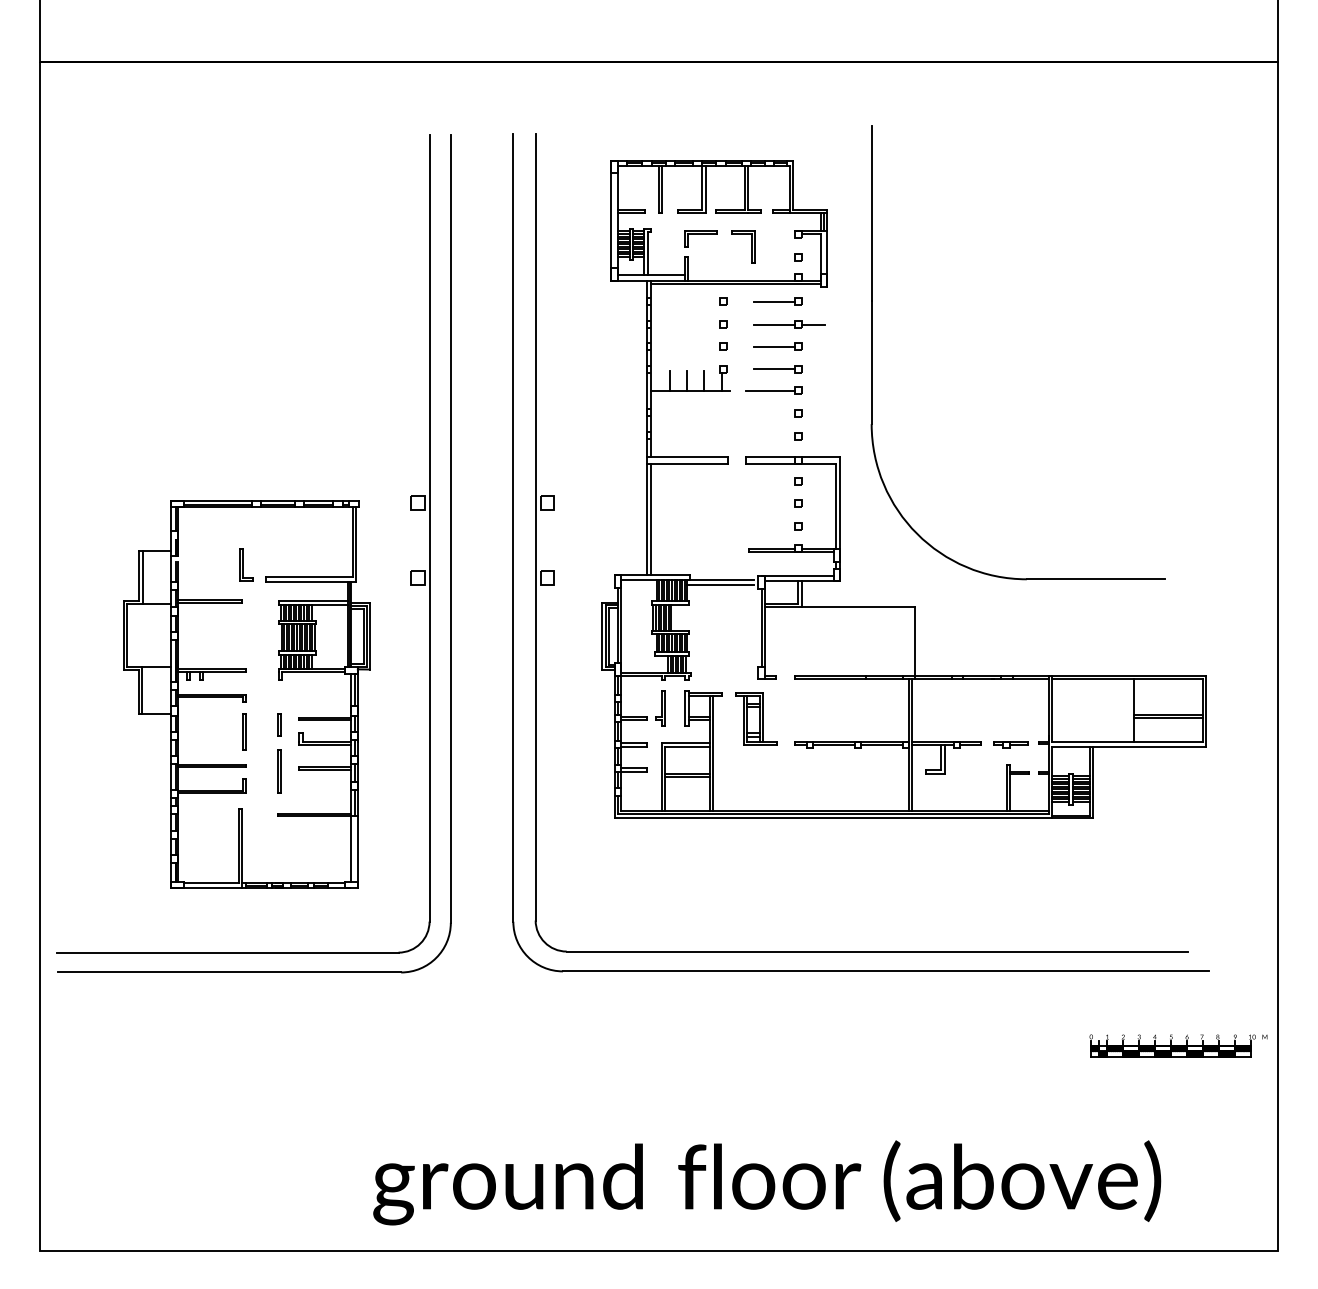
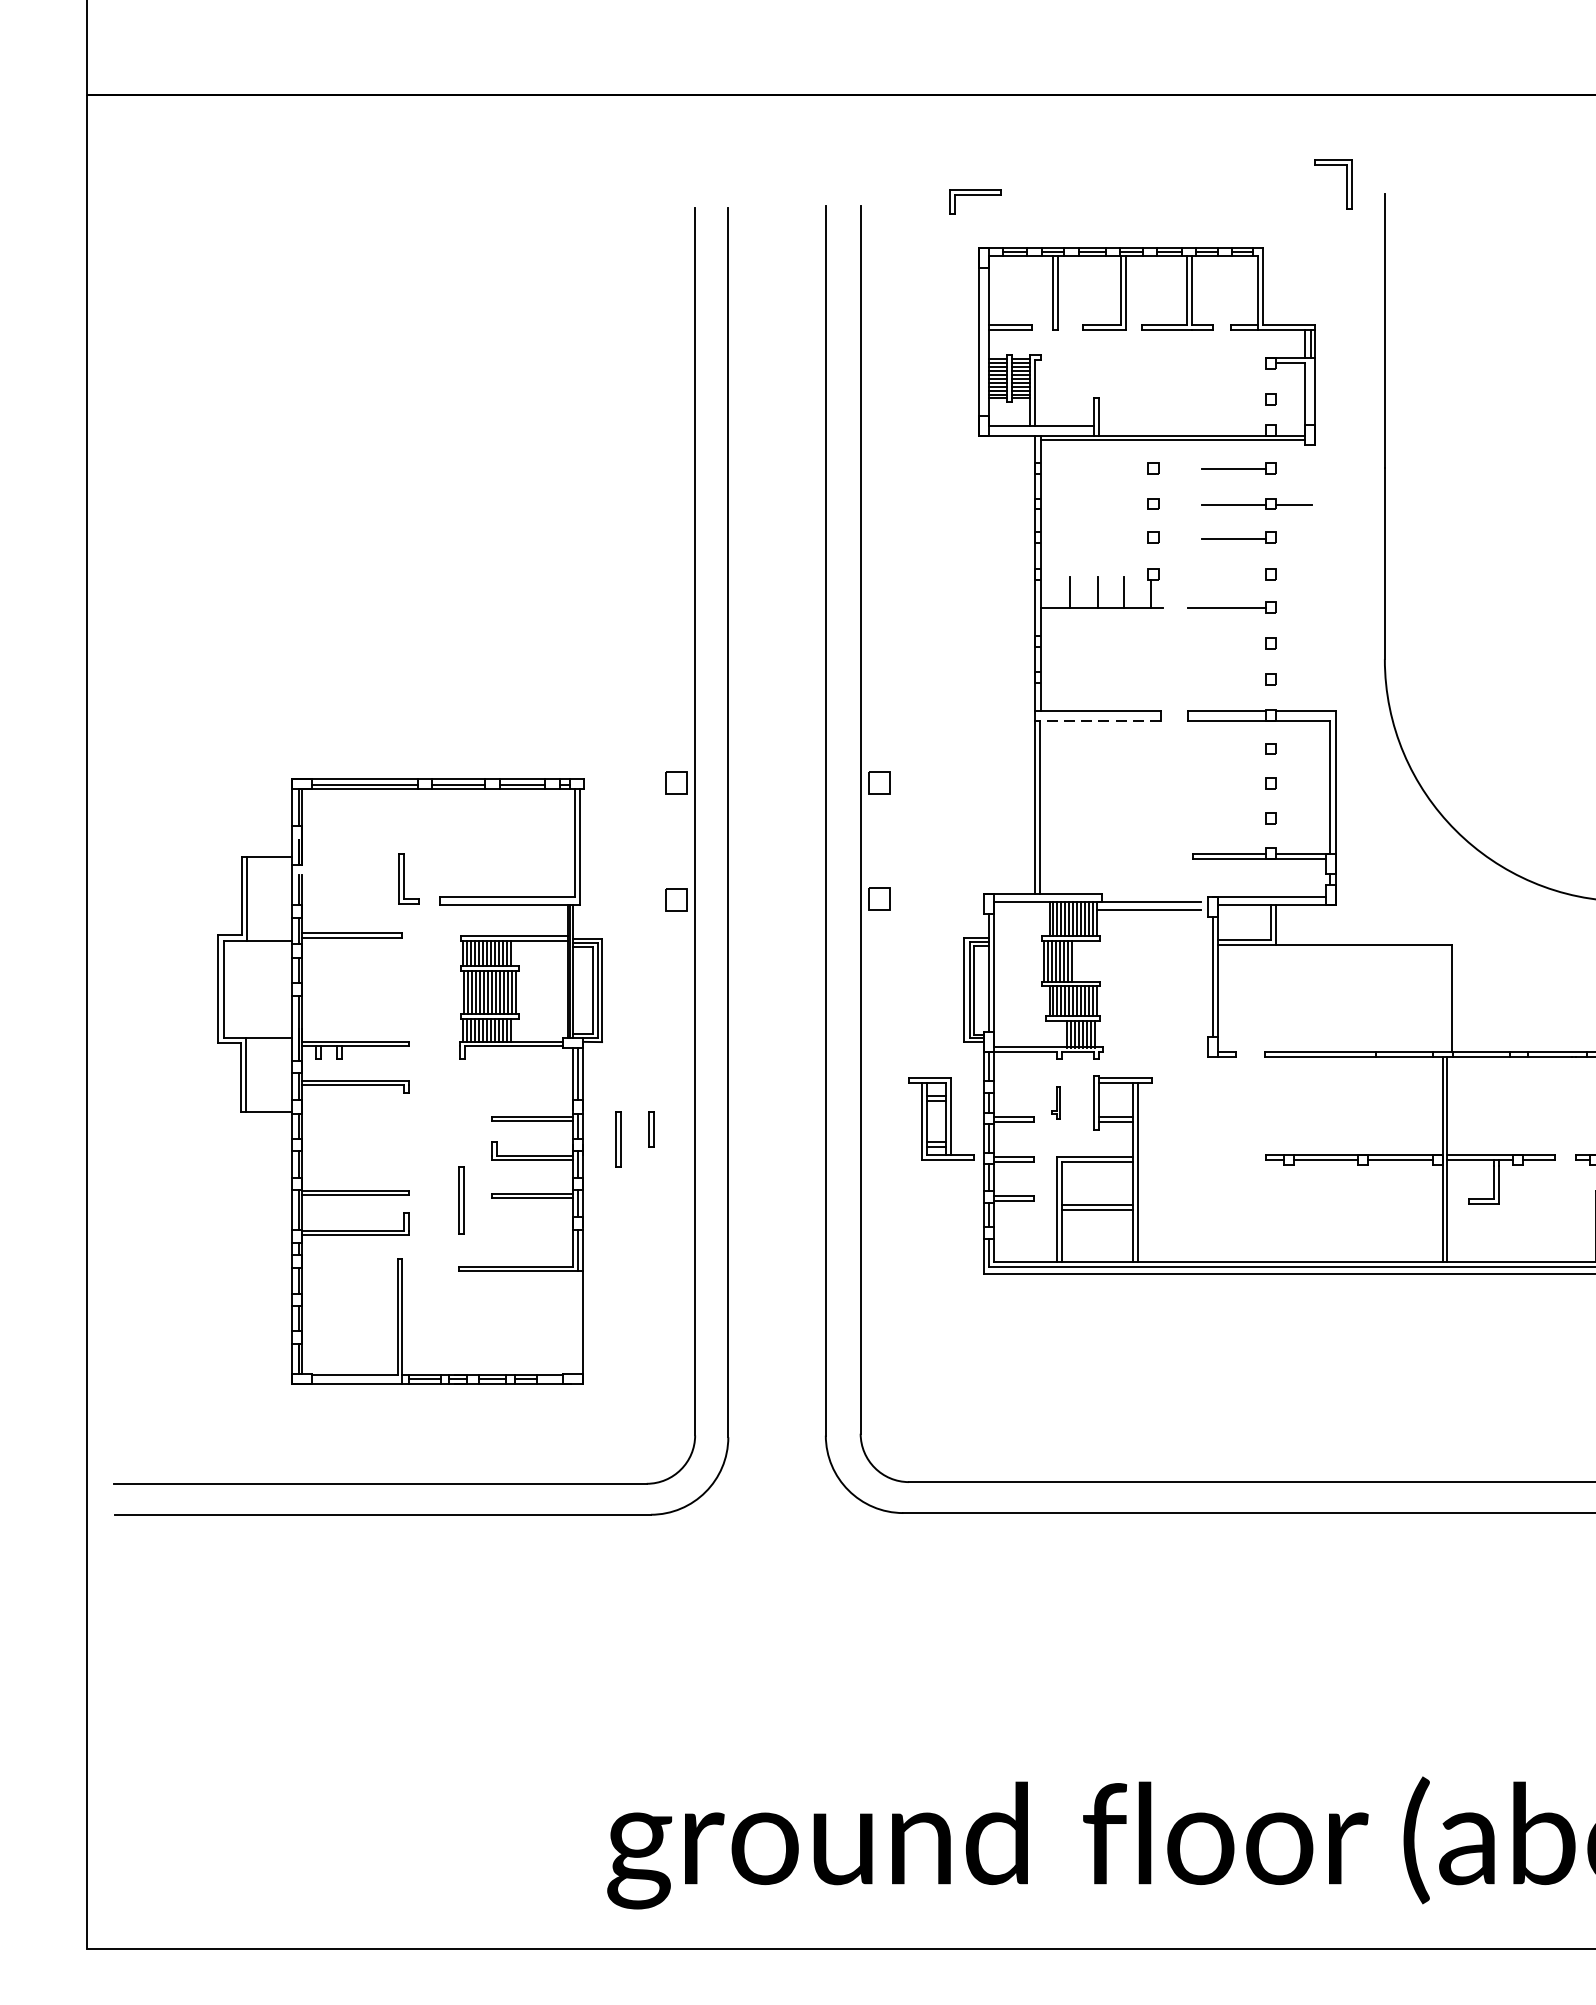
part: (700, 238) -> (974, 201), moved
part: (751, 246) -> (1345, 184), moved
line: (774, 369) -> (1233, 574), removed
line: (687, 463) -> (1097, 720), solid -> dashed
part: (660, 708) -> (1055, 1102), size x0.6
part: (756, 718) -> (941, 1118), moved
line: (278, 724) -> (649, 1127), moved
line: (243, 731) -> (617, 1138), moved
line: (351, 849) -> (573, 1322), removed

